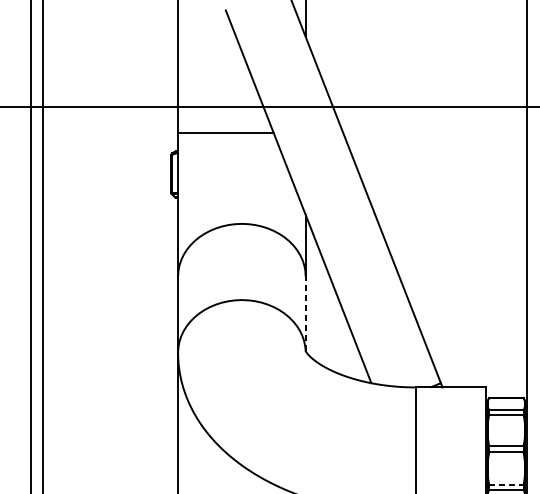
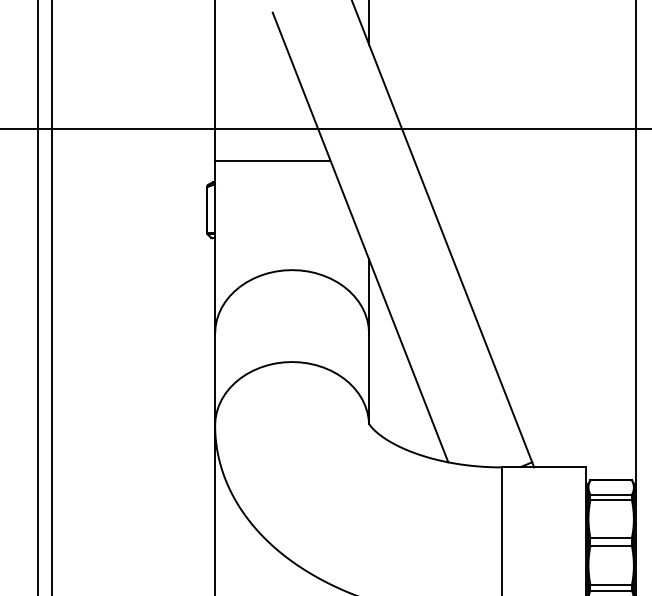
line: (306, 313) -> (369, 378), dashed -> solid
line: (506, 485) -> (611, 585), dashed -> solid

